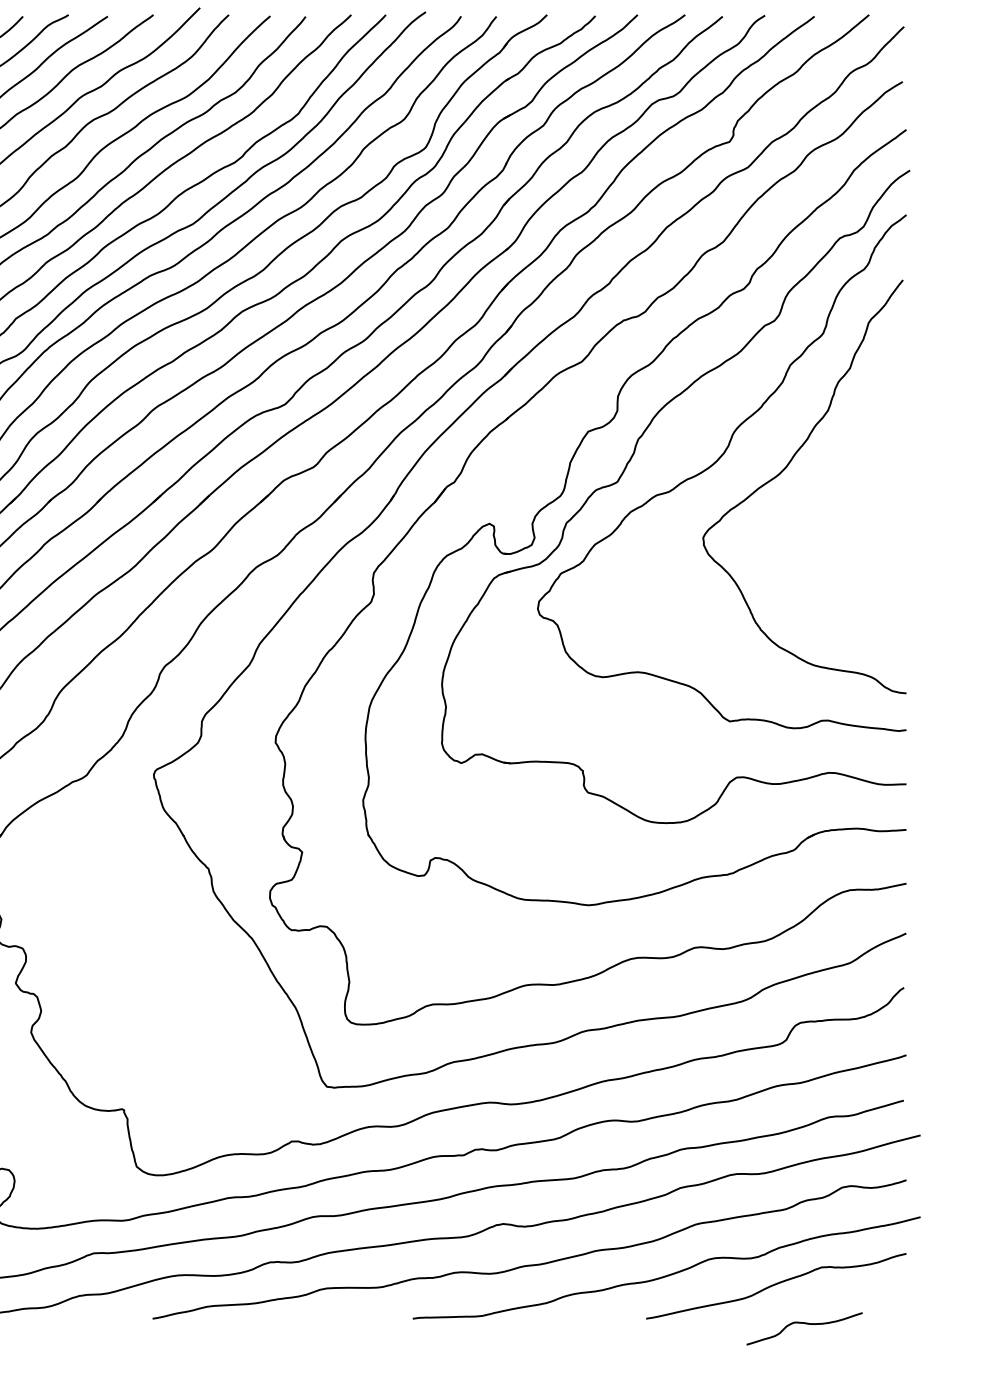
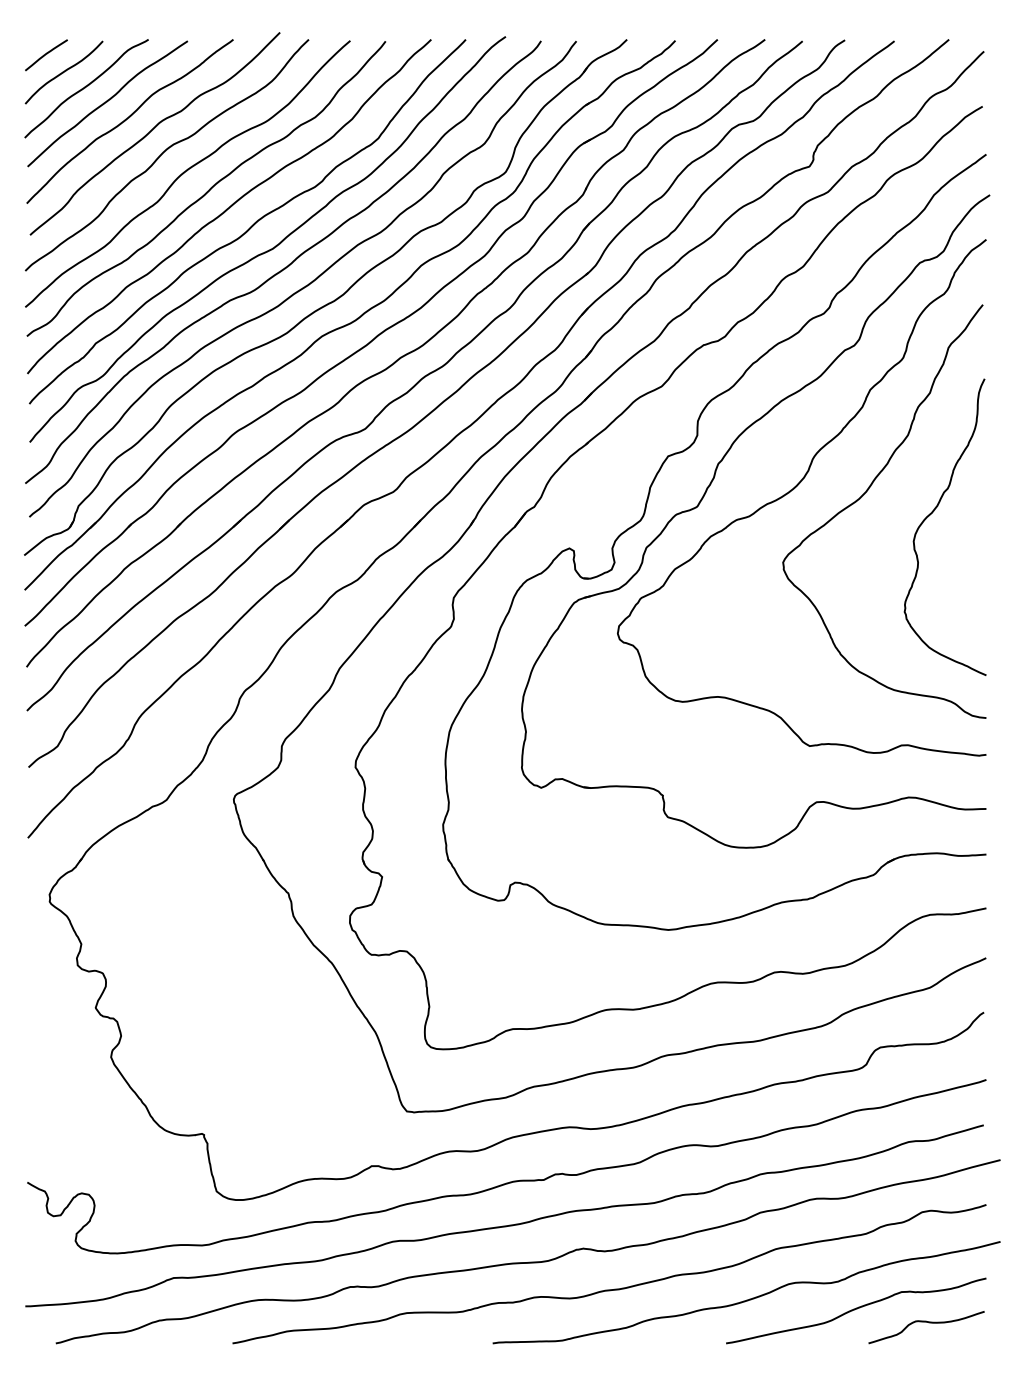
curve: (852, 488) -> (932, 513), added
curve: (806, 1324) -> (928, 1323), moved

